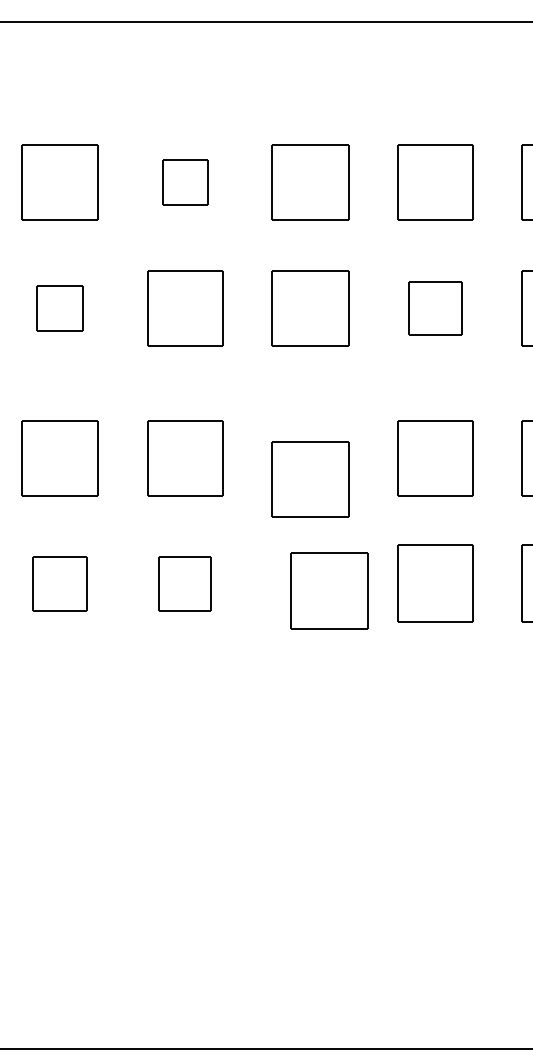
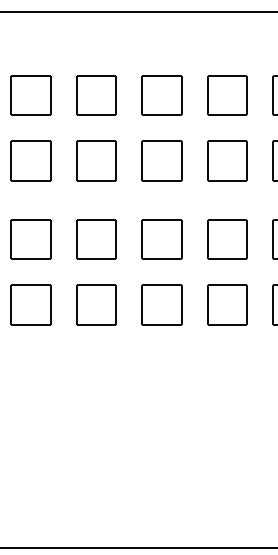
part: (185, 182) -> (96, 95), size x1.67
part: (58, 307) -> (30, 160), size x1.67
part: (436, 307) -> (227, 160), size x1.43
part: (309, 479) -> (161, 239), moved
part: (58, 583) -> (30, 304), size x1.43
part: (185, 583) -> (96, 304), size x1.43
part: (328, 590) -> (161, 304), moved

